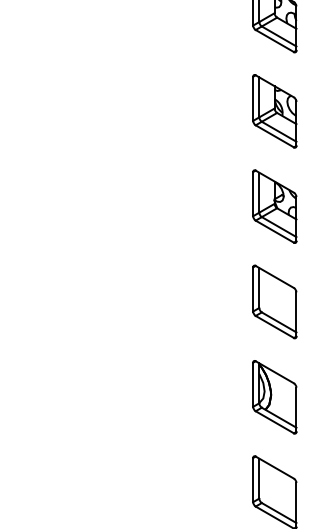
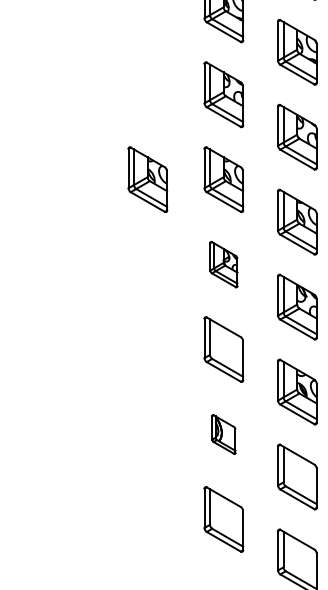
part: (189, 111) -> (147, 179), added
part: (274, 206) -> (223, 264), size x0.7
part: (274, 397) -> (223, 434), size x0.6

